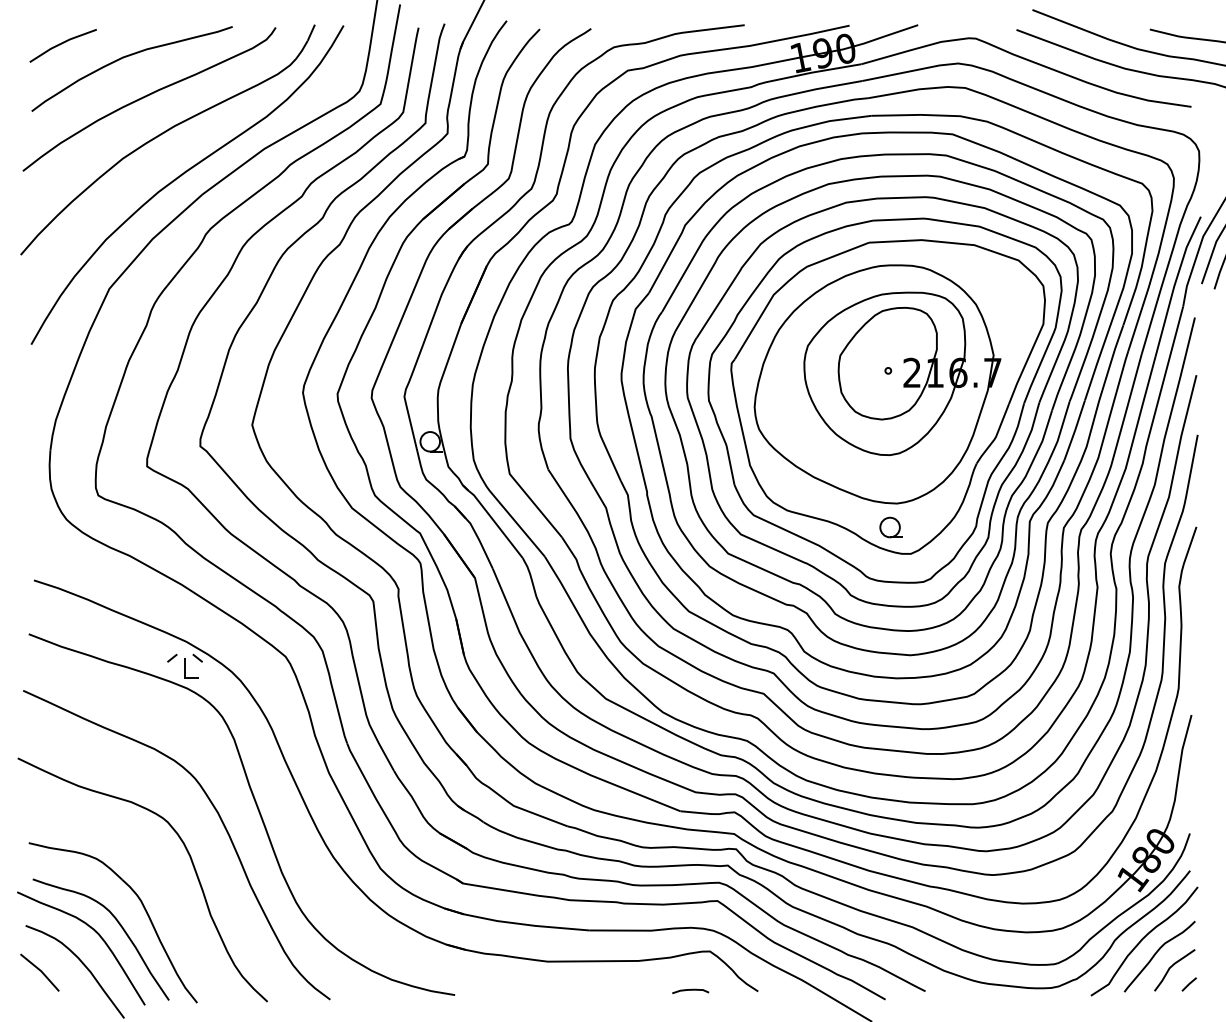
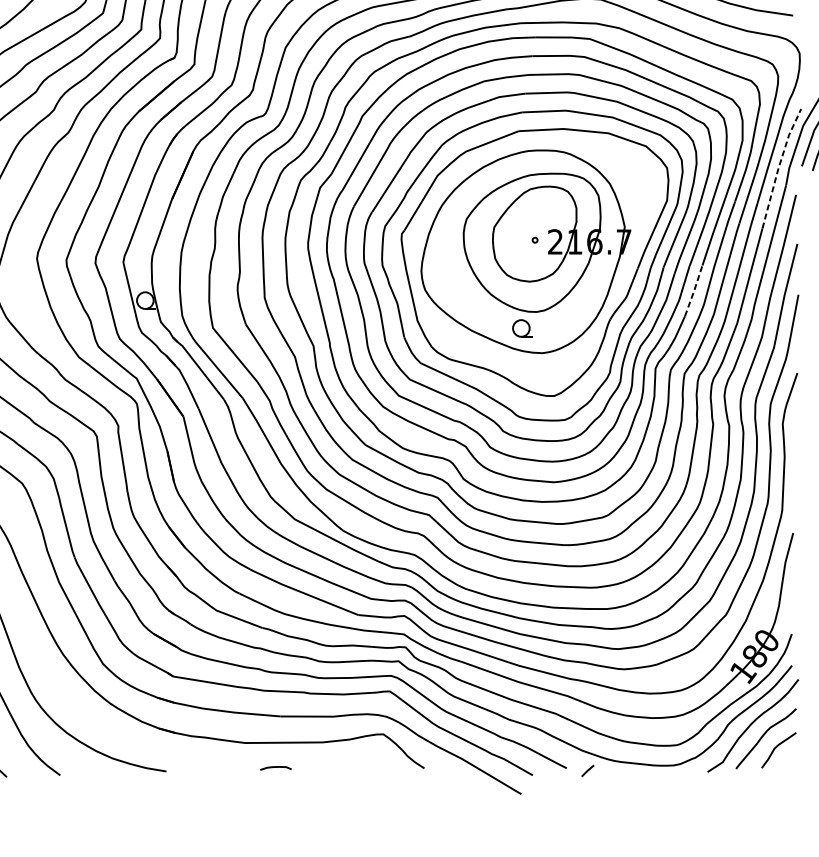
line: (1174, 284) -> (778, 166), solid -> dashed
line: (1075, 430) -> (694, 291), solid -> dashed
part: (890, 527) -> (521, 328), moved
line: (1188, 984) -> (587, 770), moved
curve: (690, 990) -> (275, 767), moved

